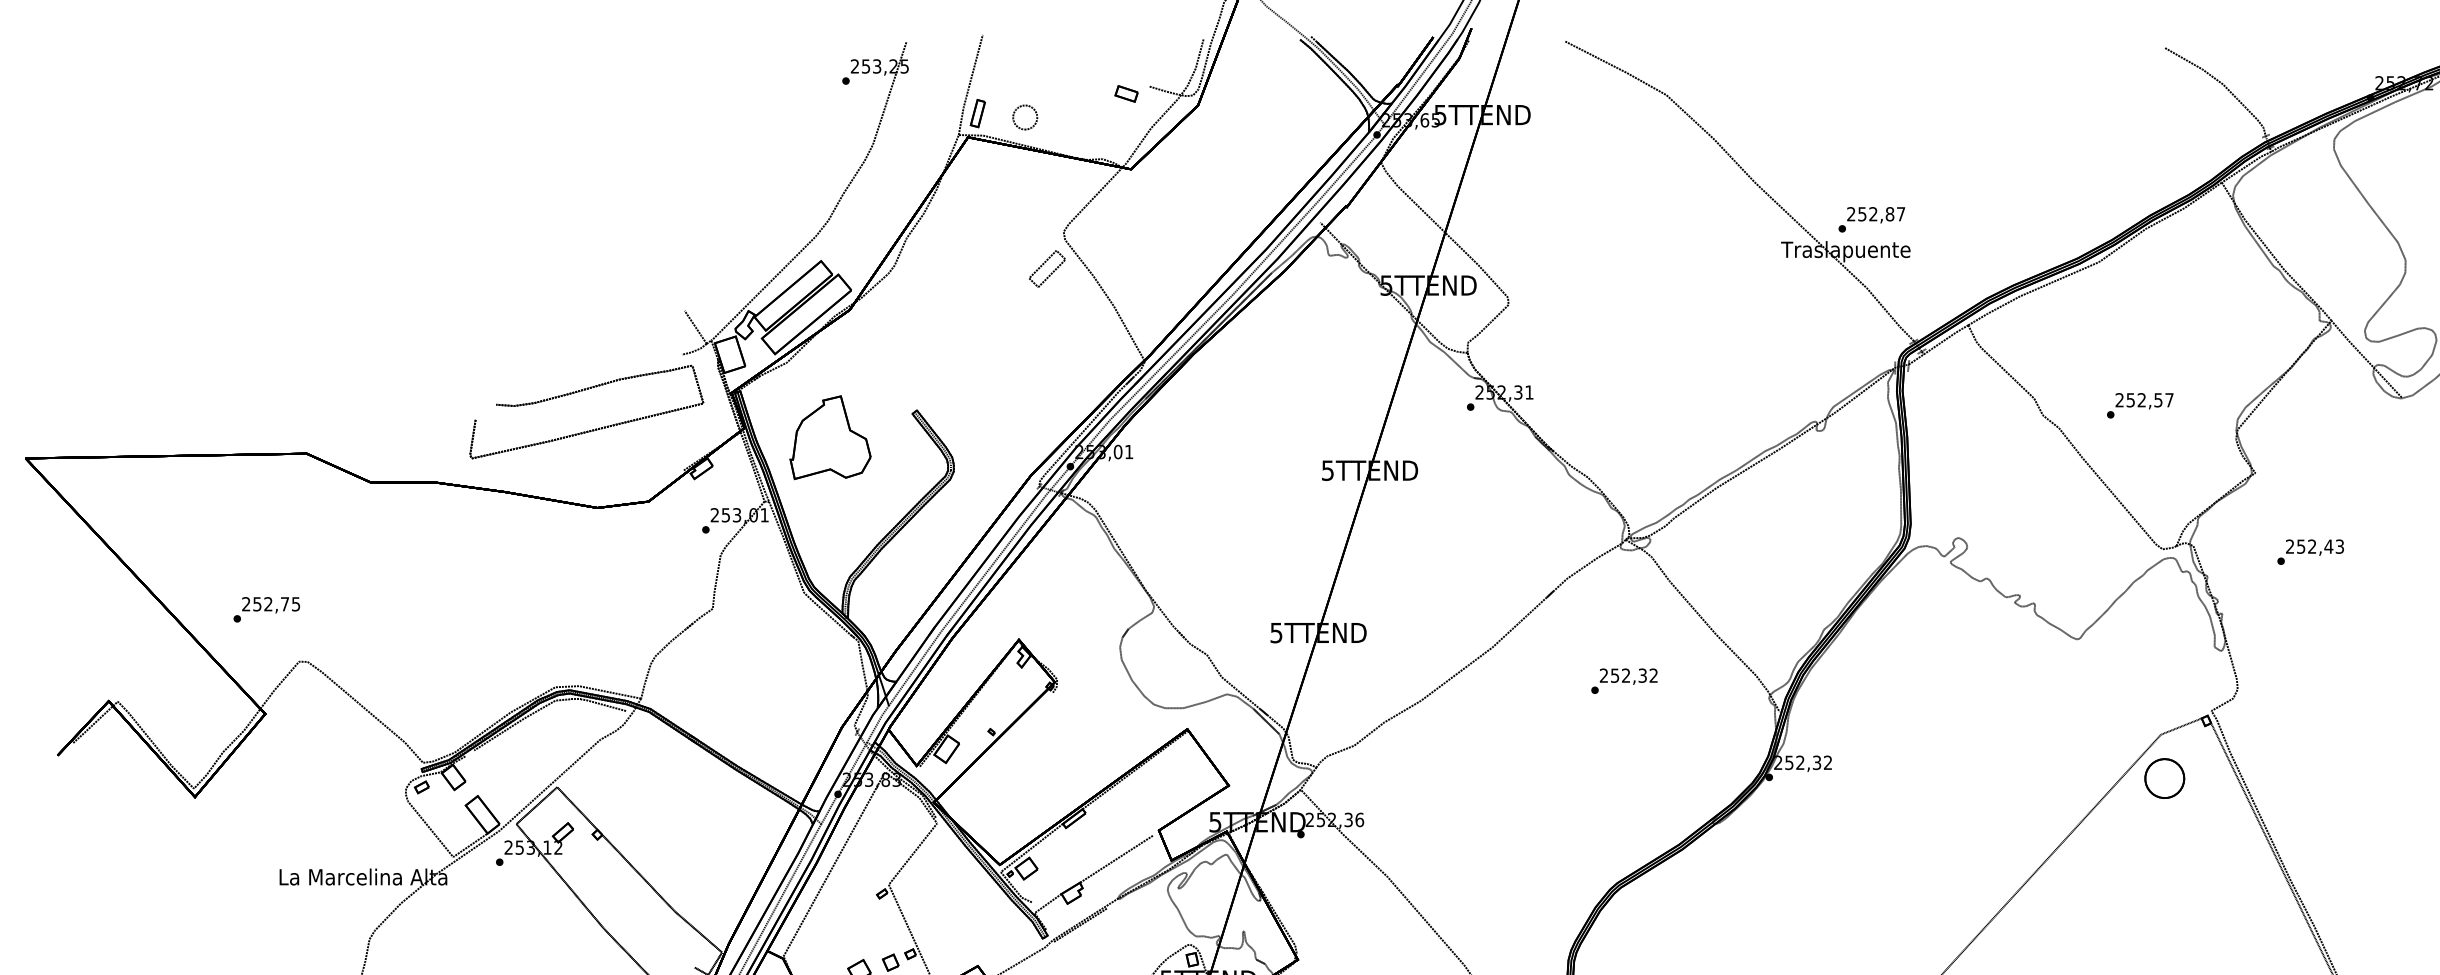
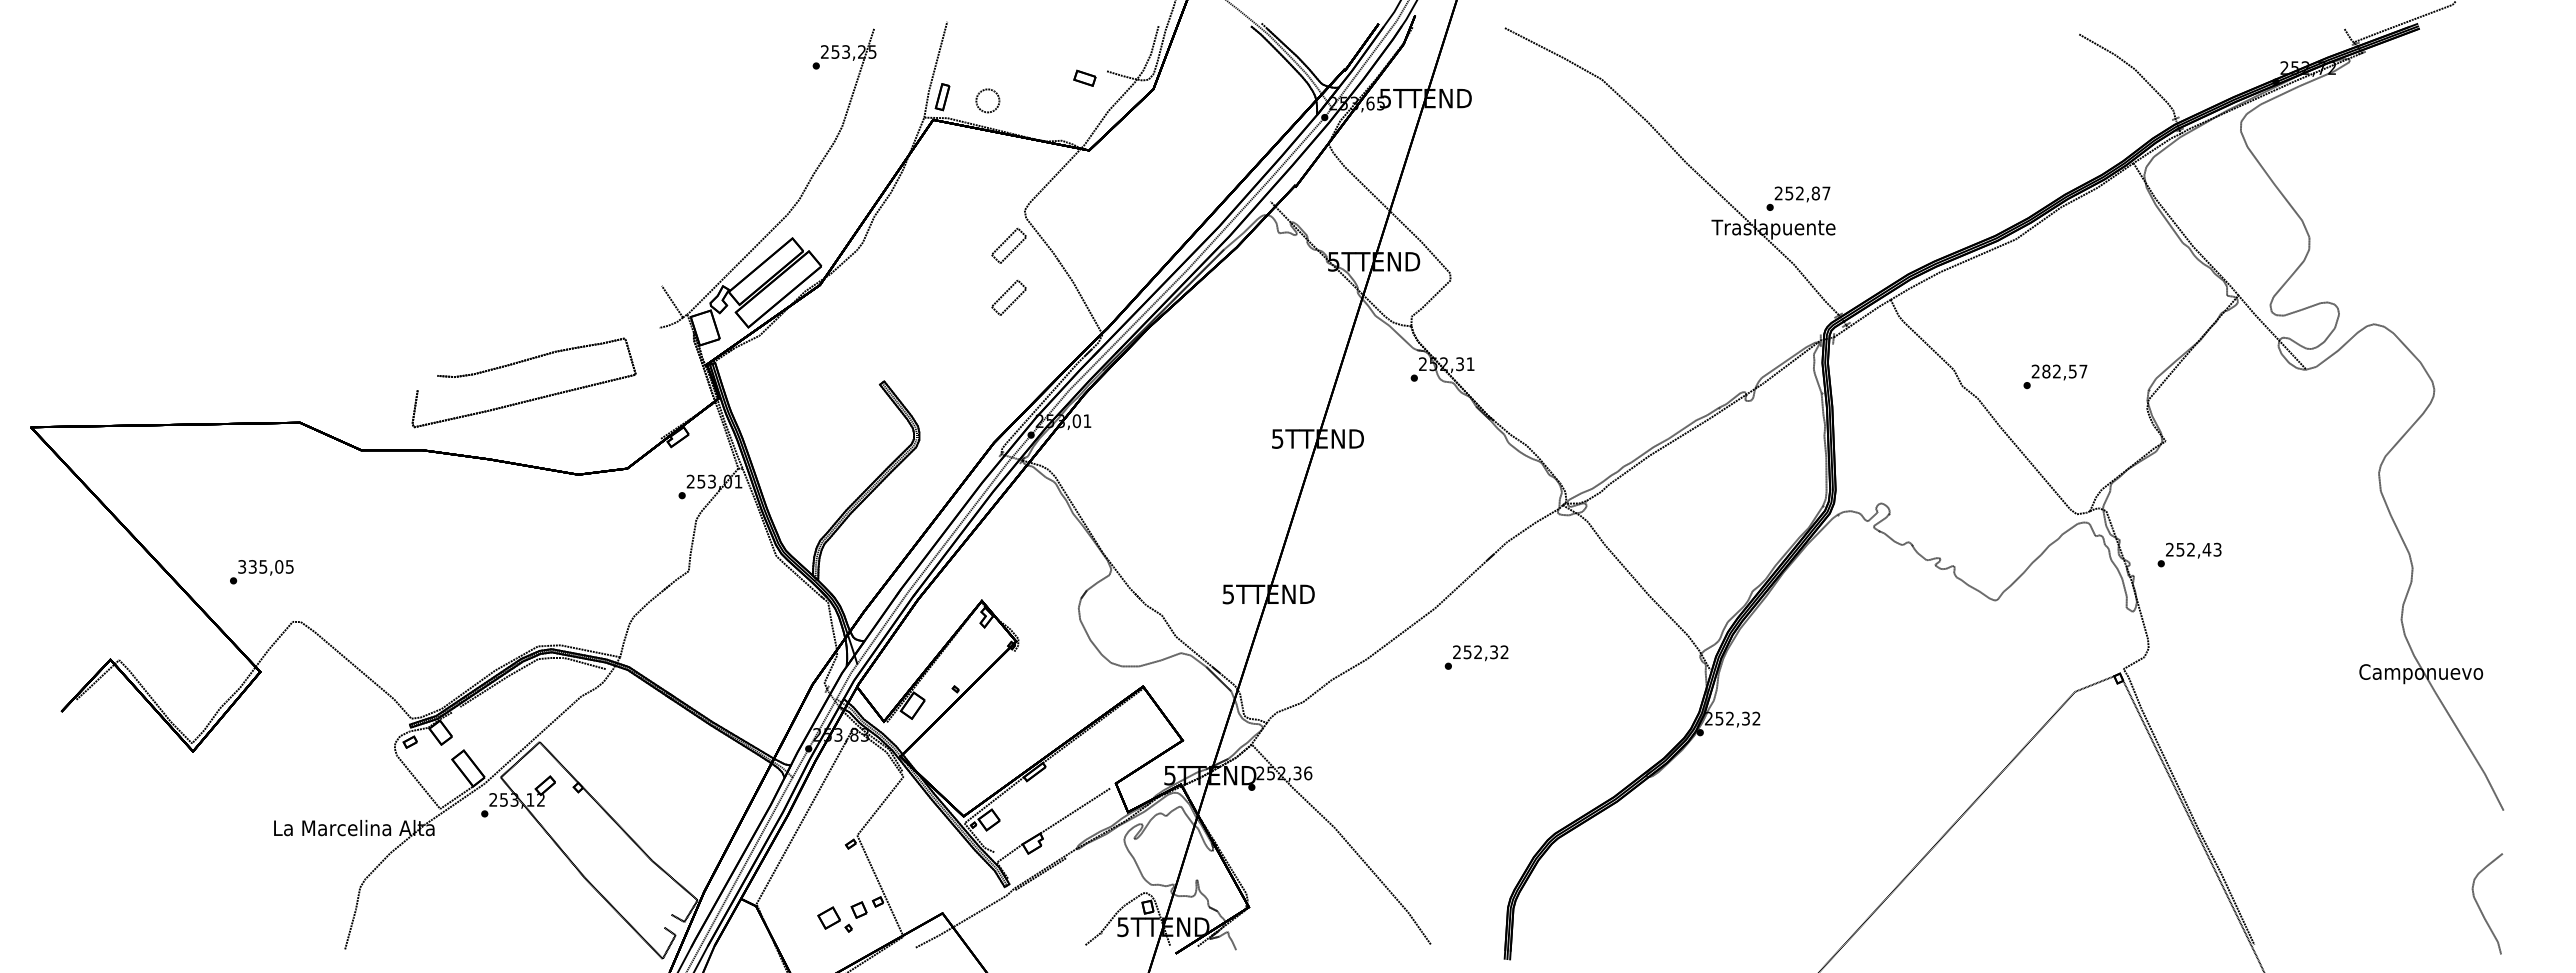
part: (1046, 322) -> (1008, 297), added
text: (2130, 400) -> (2046, 371), 252,57 -> 282,57
part: (592, 429) -> (529, 399), moved
part: (830, 437) -> (801, 407), removed
text: (2310, 551) -> (2189, 554), moved
text: (265, 603) -> (260, 566), 252,75 -> 335,05
text: (1624, 681) -> (1476, 657), moved
part: (2164, 778) -> (2078, 733), removed

